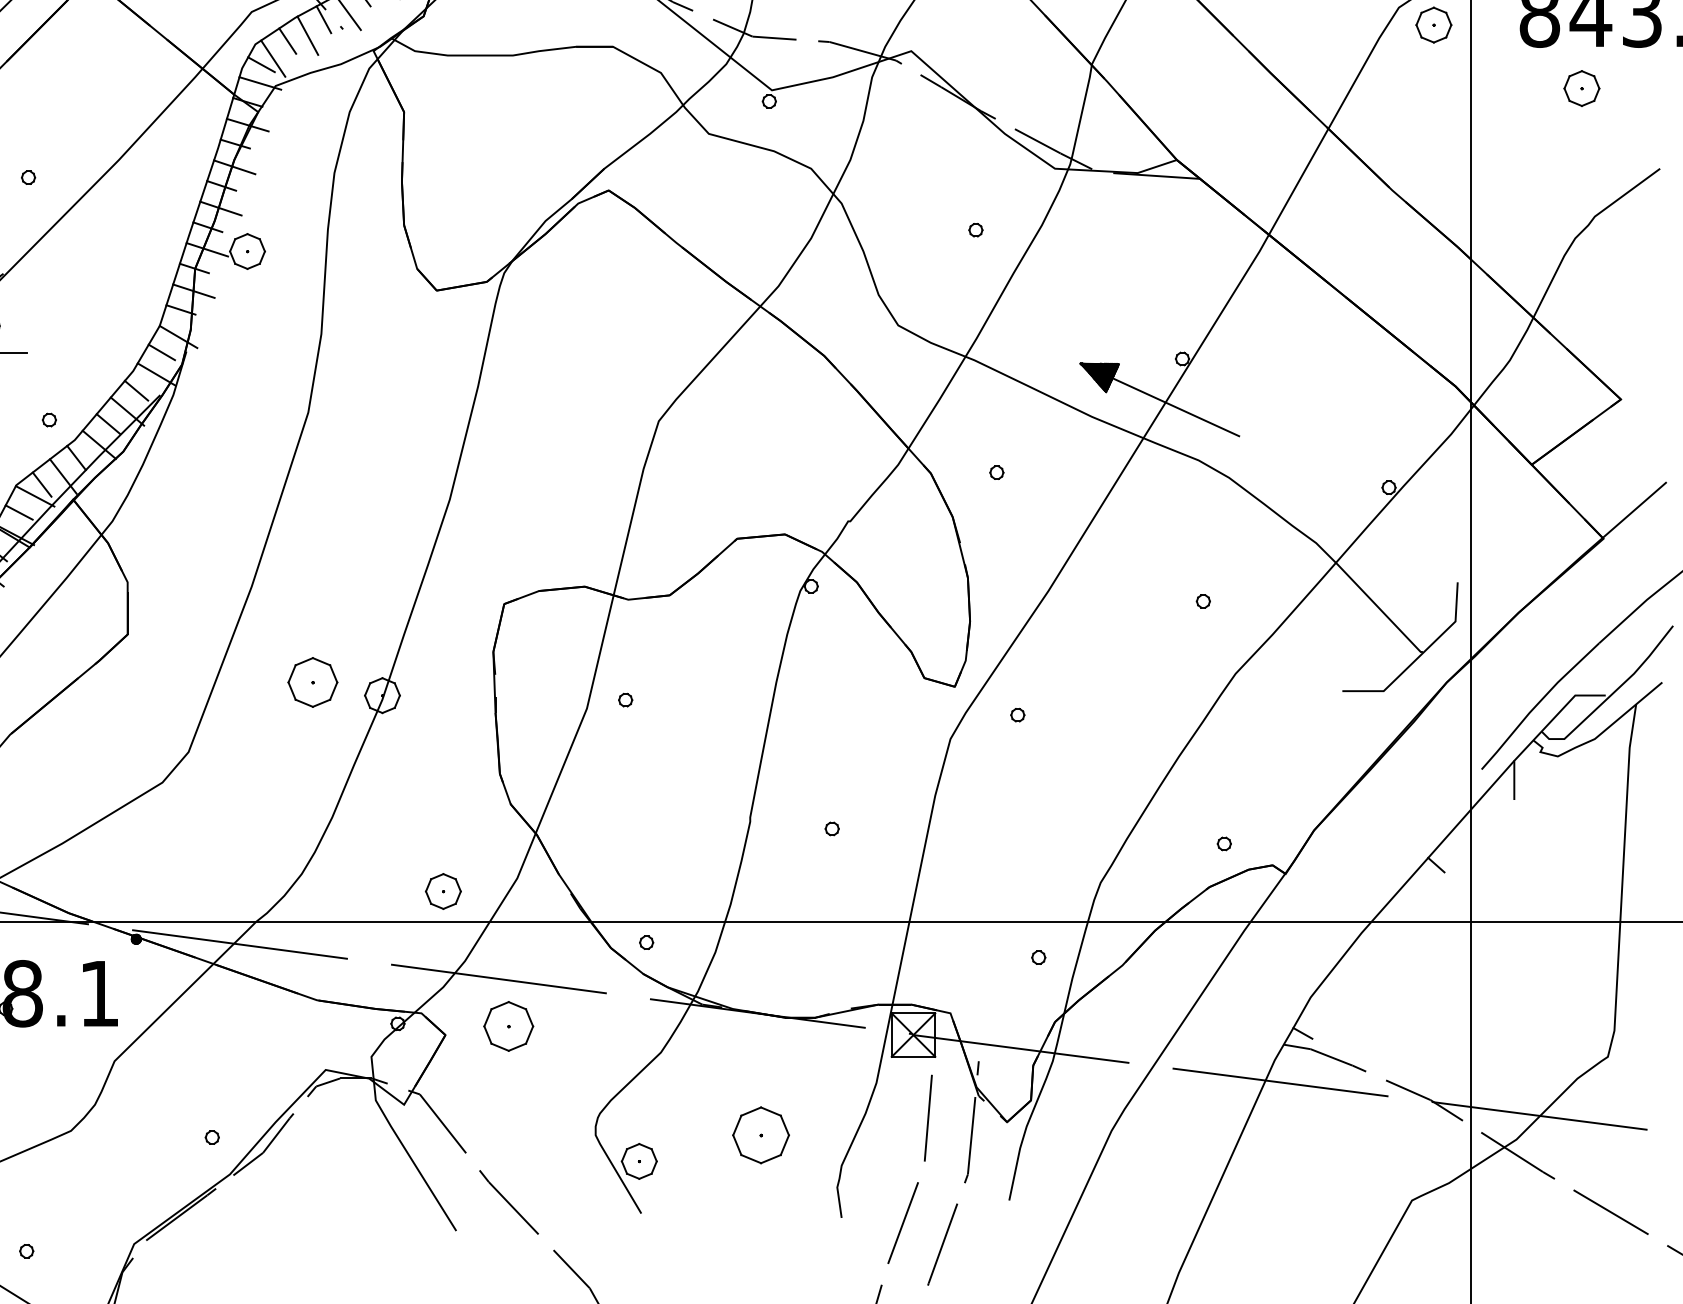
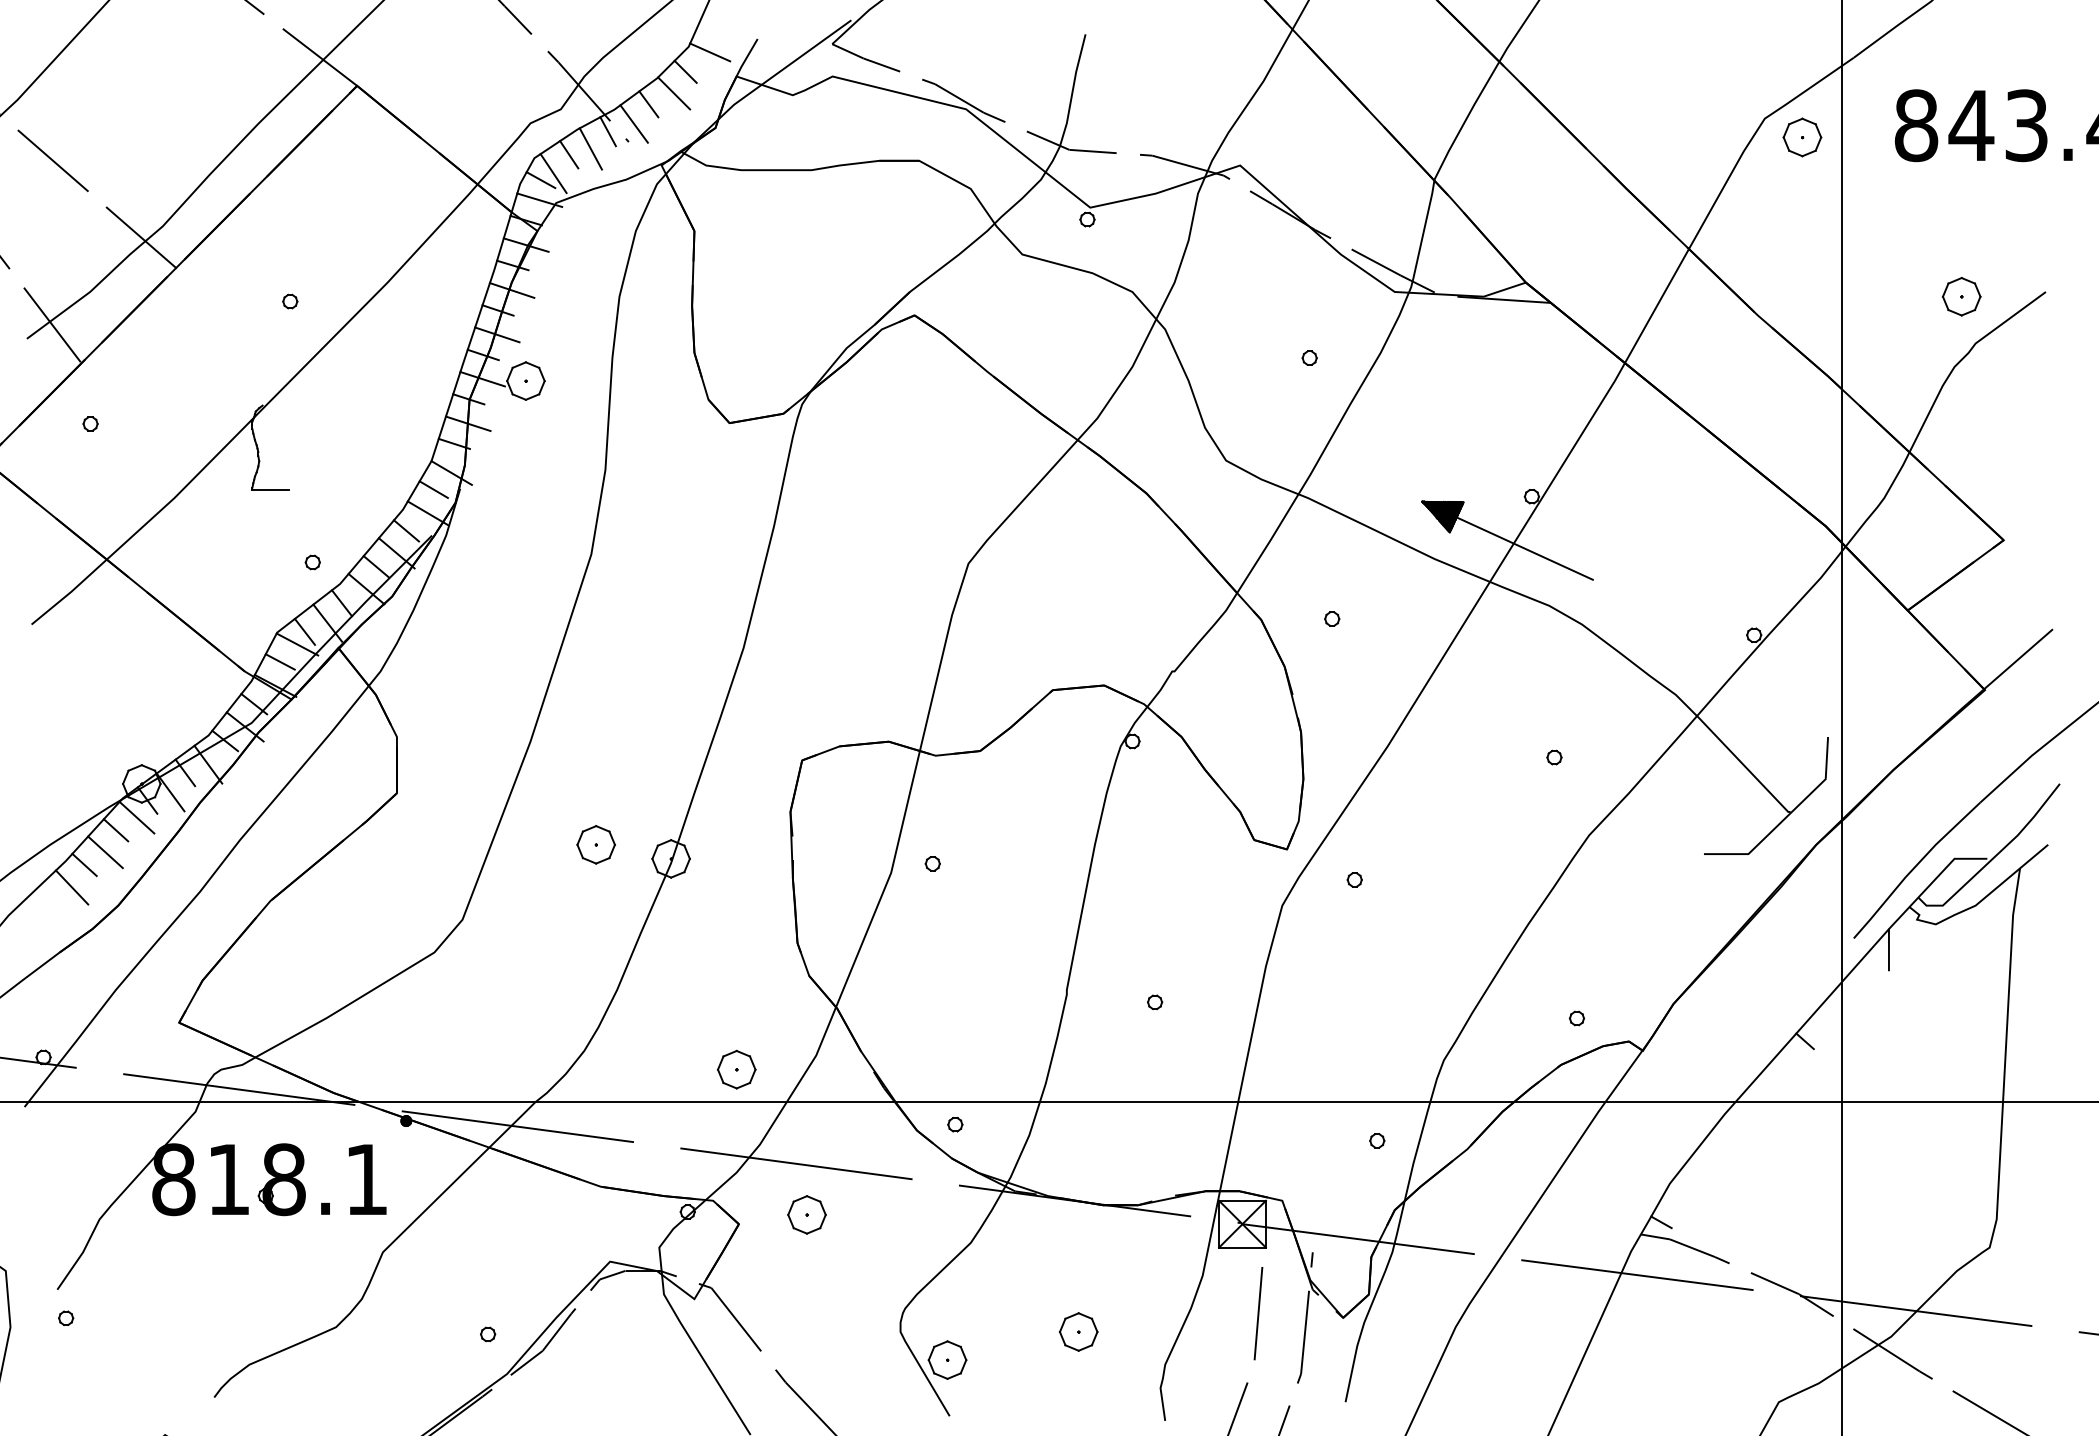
part: (1581, 88) -> (1961, 296), moved
part: (312, 682) -> (595, 844), size x0.71
part: (508, 1026) -> (806, 1214), size x0.71
part: (761, 1134) -> (1078, 1331), size x0.62

